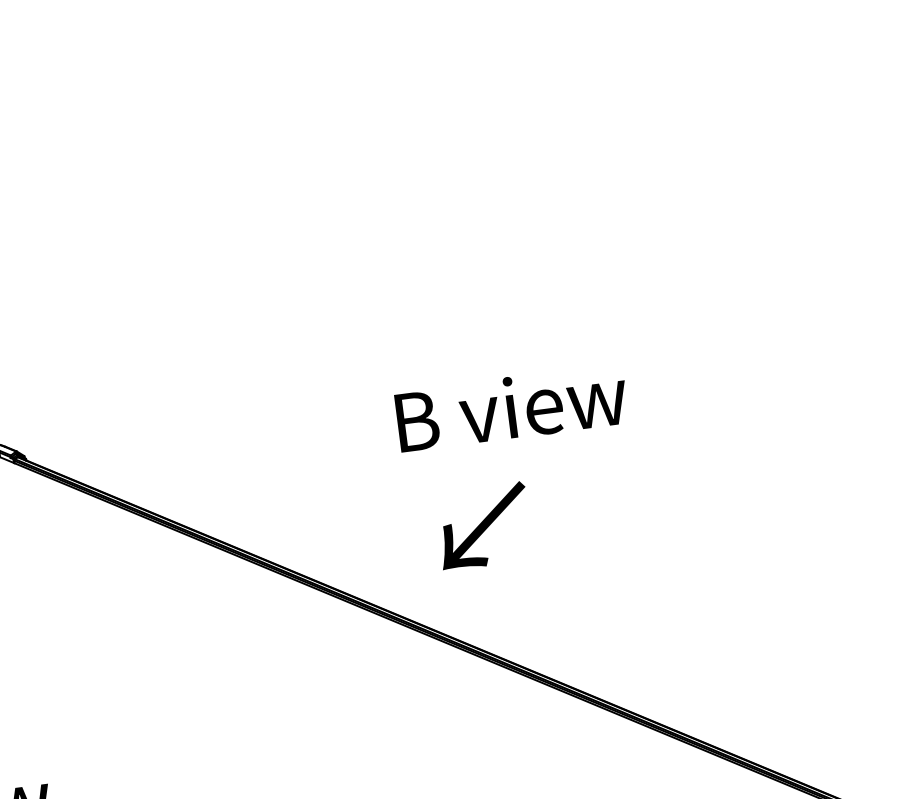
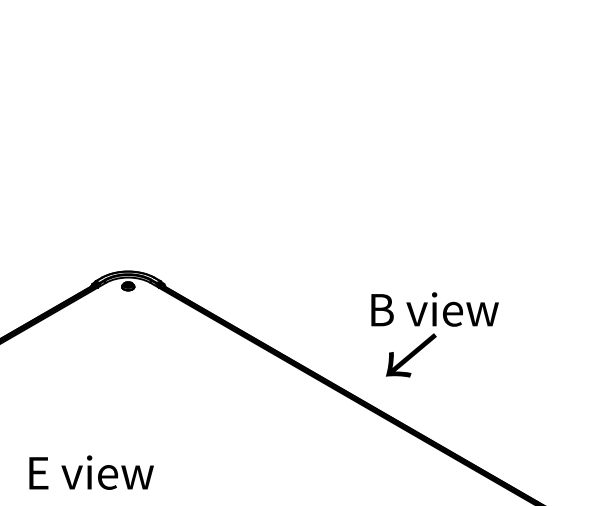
text: (510, 407) -> (434, 309), moved

